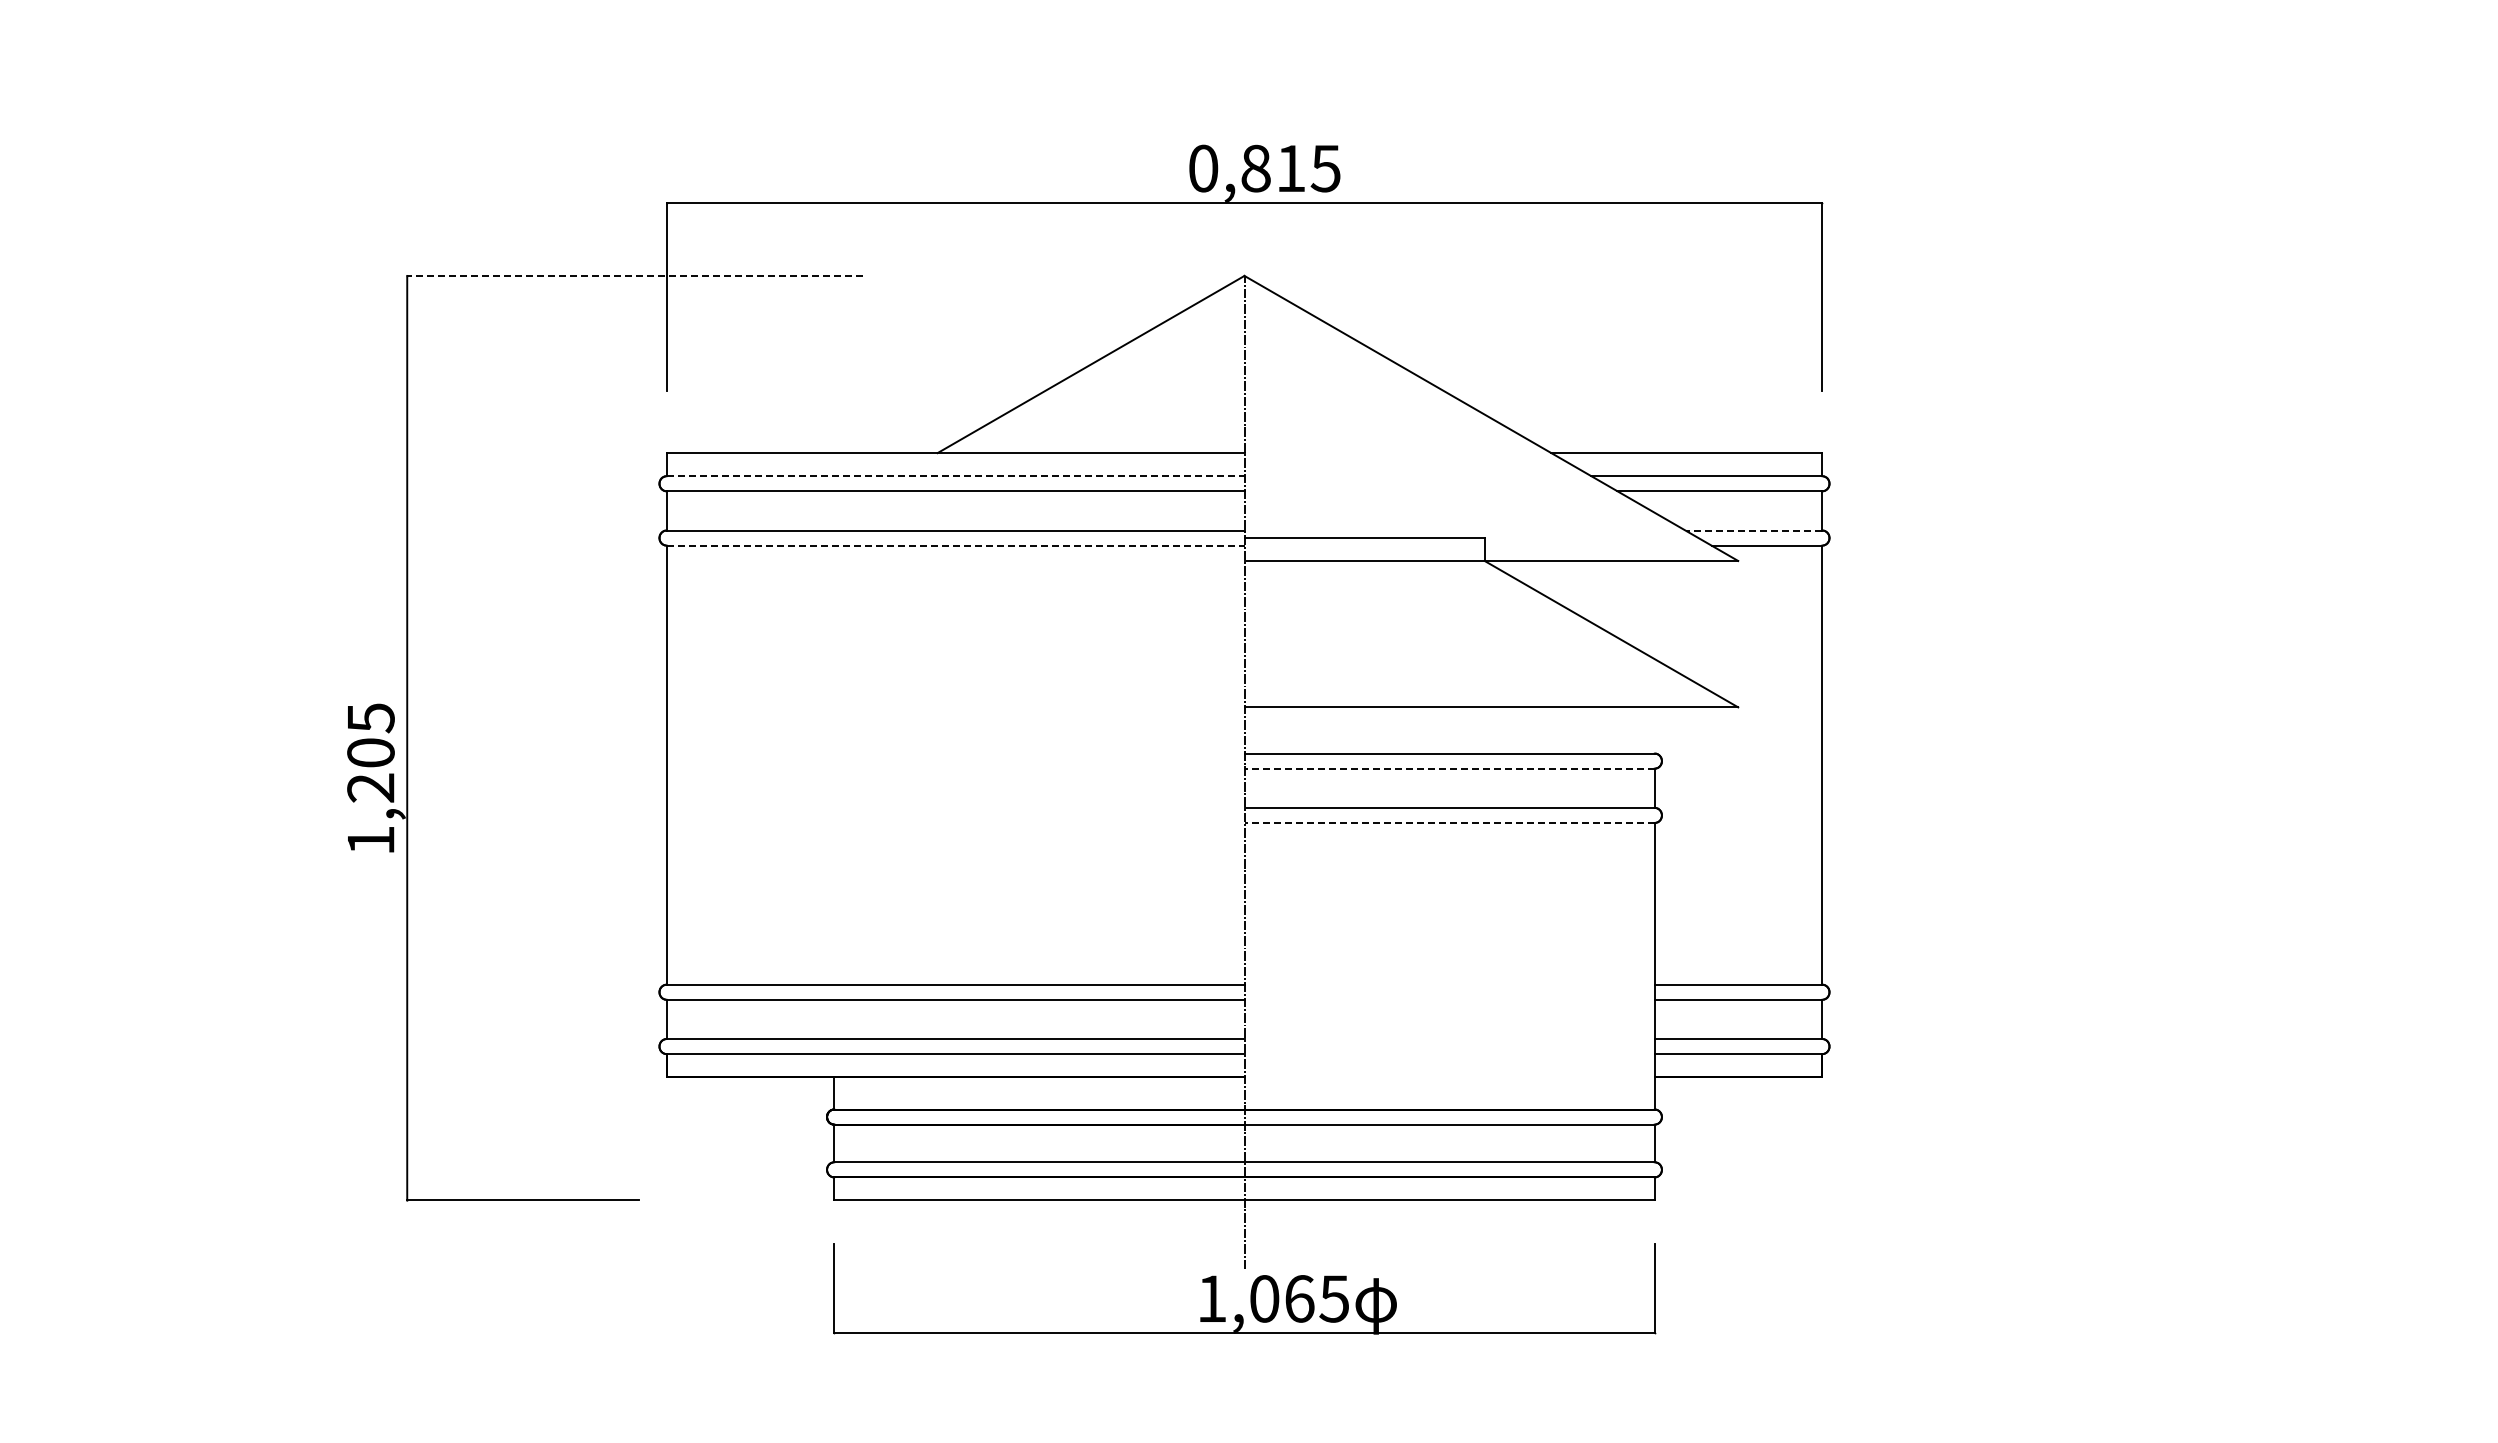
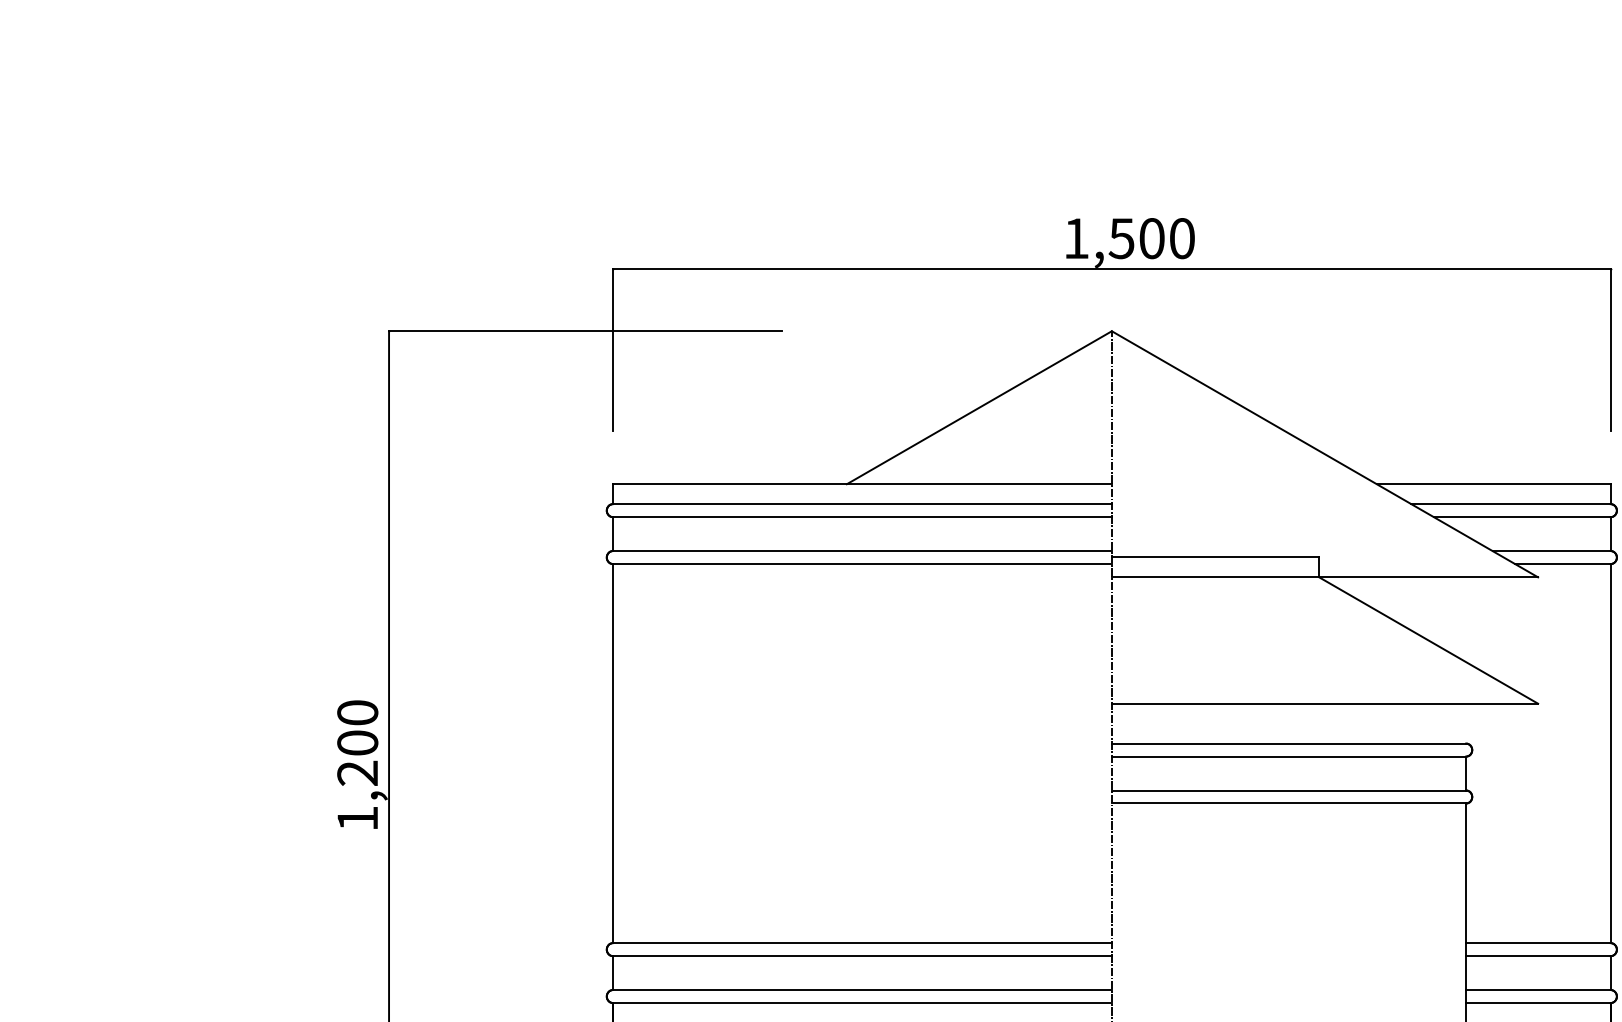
text: (1264, 168) -> (1129, 238), 0,815 -> 1,500
line: (635, 275) -> (586, 330), dashed -> solid
line: (955, 476) -> (862, 504), dashed -> solid
line: (1753, 530) -> (1551, 551), dashed -> solid
line: (955, 545) -> (862, 563), dashed -> solid
text: (370, 718) -> (357, 713), 1,205 -> 1,200
line: (1449, 768) -> (1288, 756), dashed -> solid
line: (1449, 822) -> (1288, 803), dashed -> solid

